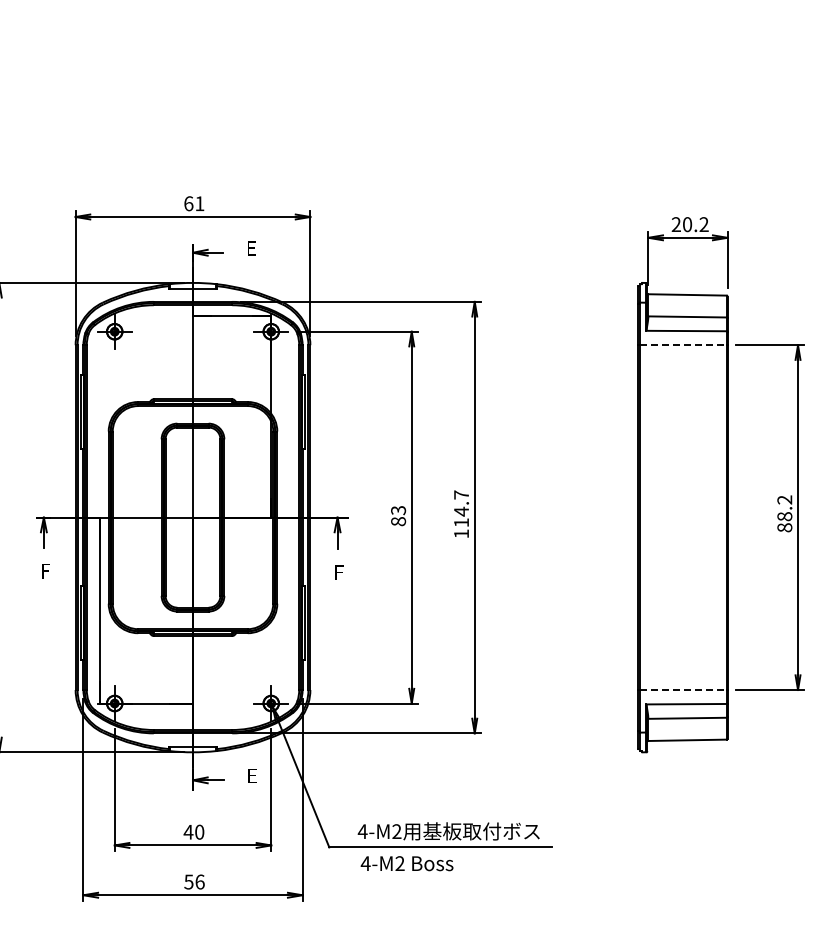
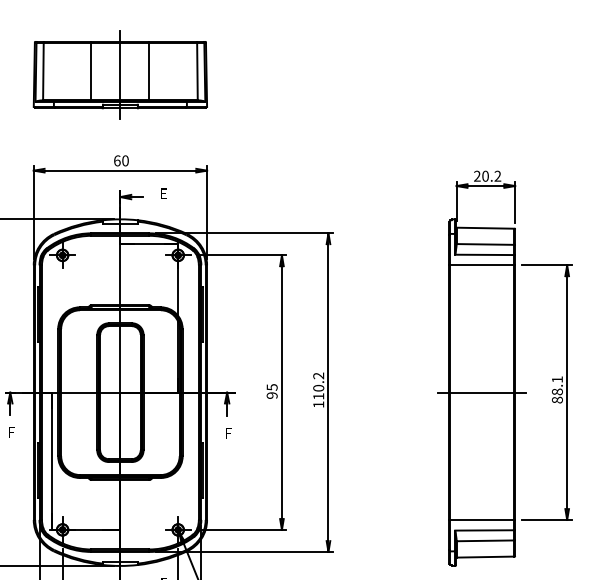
part: (192, 87) -> (120, 75), added
text: (199, 203) -> (125, 160), 61 -> 60
line: (683, 345) -> (482, 265), dashed -> solid
text: (784, 499) -> (557, 379), 88.2 -> 88.1
text: (461, 503) -> (318, 382), 114.7 -> 110.2
text: (398, 516) -> (272, 391), 83 -> 95
line: (682, 517) -> (481, 392), added
line: (683, 690) -> (482, 520), dashed -> solid

